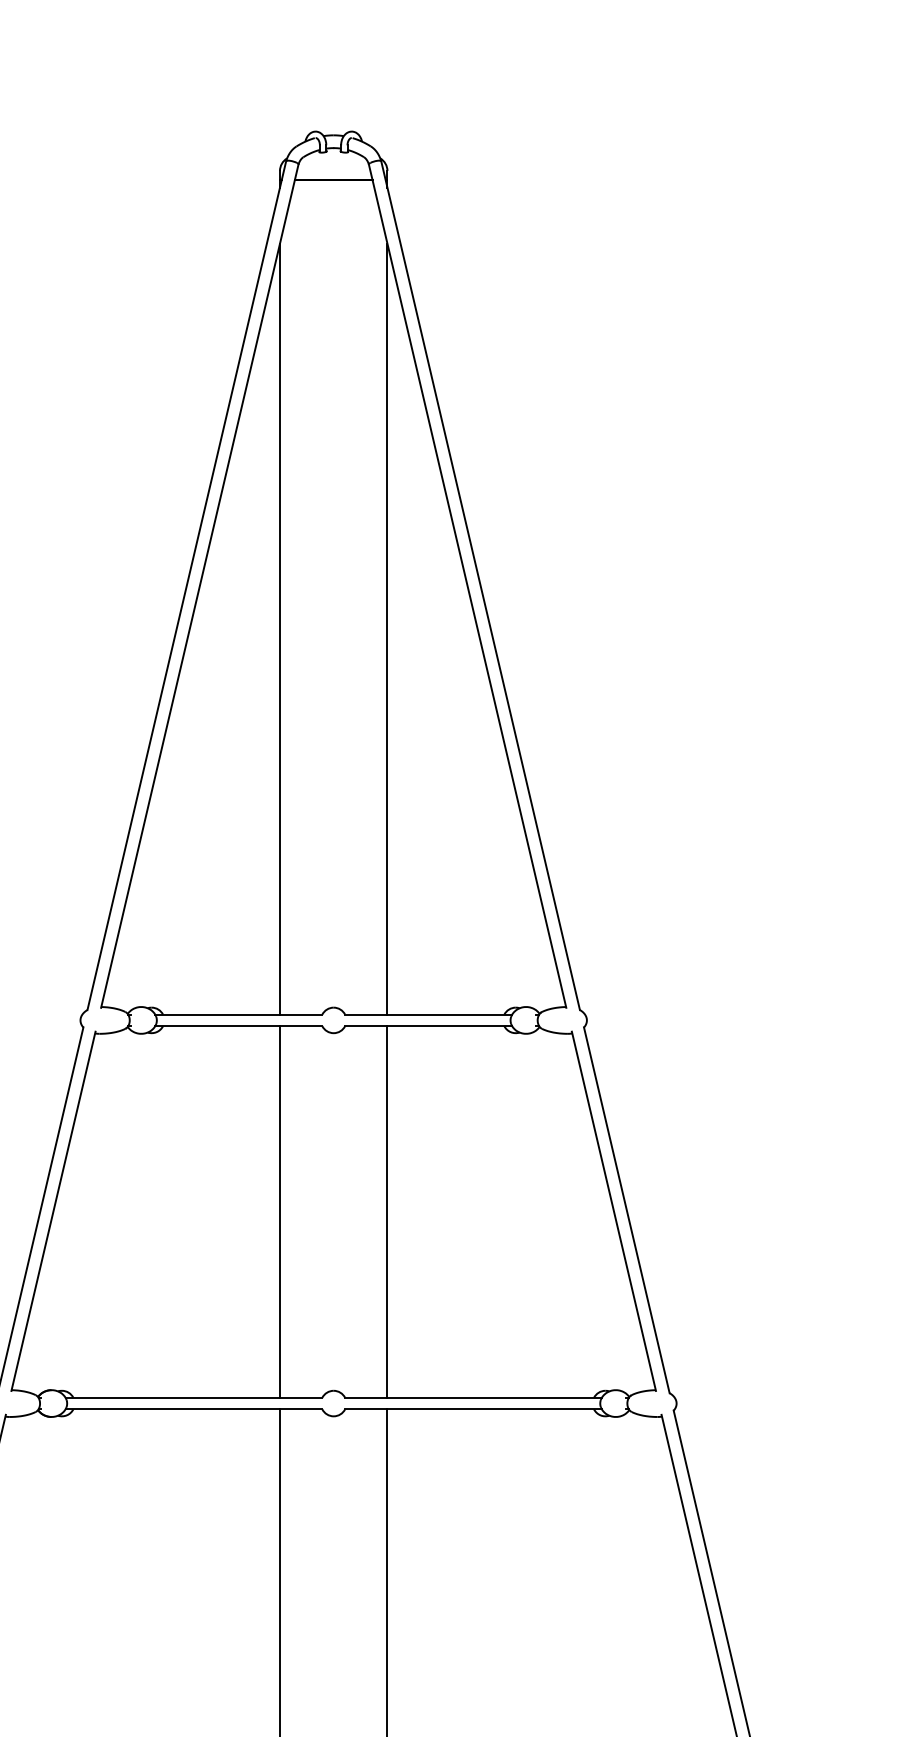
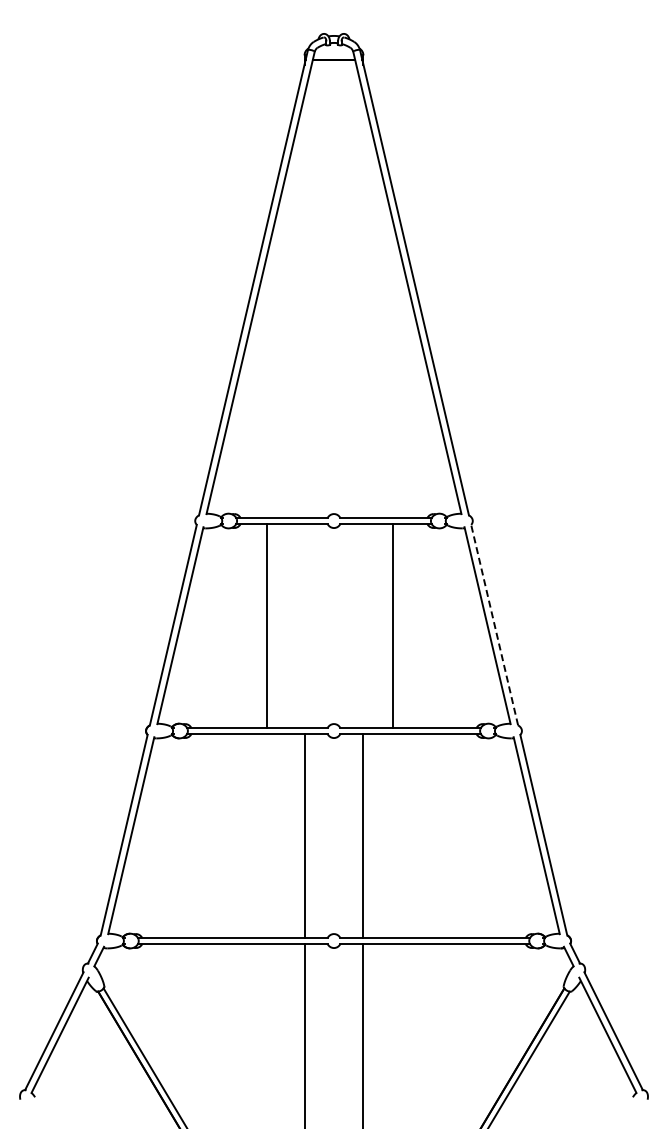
line: (279, 628) -> (304, 306), removed
line: (387, 628) -> (363, 306), removed
line: (279, 1210) -> (266, 625), moved
line: (387, 1210) -> (393, 625), moved
line: (626, 1210) -> (494, 625), solid -> dashed

